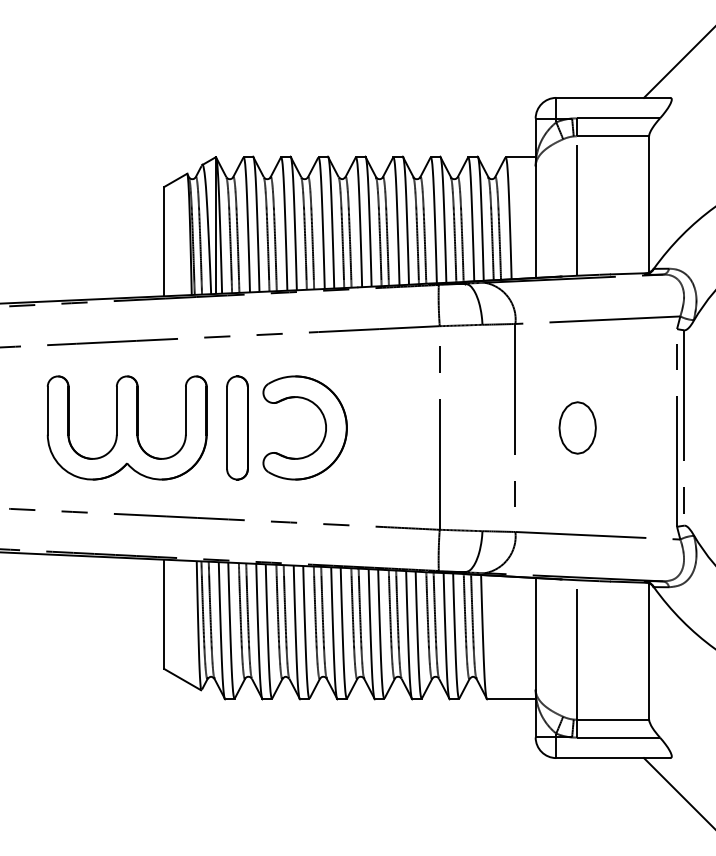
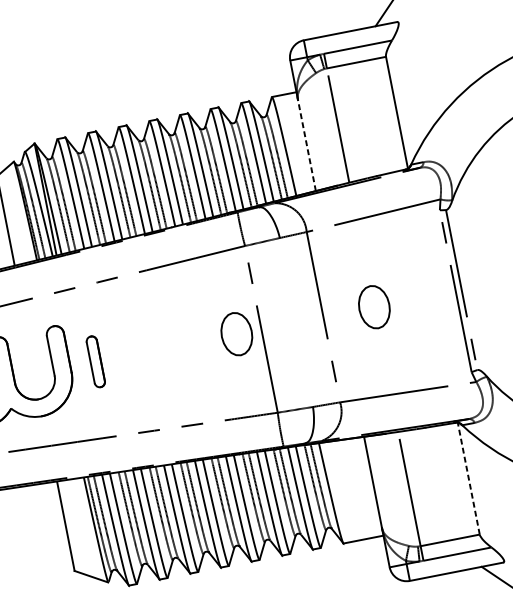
line: (535, 222) -> (306, 145), solid -> dashed
part: (324, 423) -> (166, 344), removed
part: (237, 427) -> (95, 361), size x0.6
part: (409, 427) -> (236, 333), added
line: (649, 651) -> (469, 478), solid -> dashed

